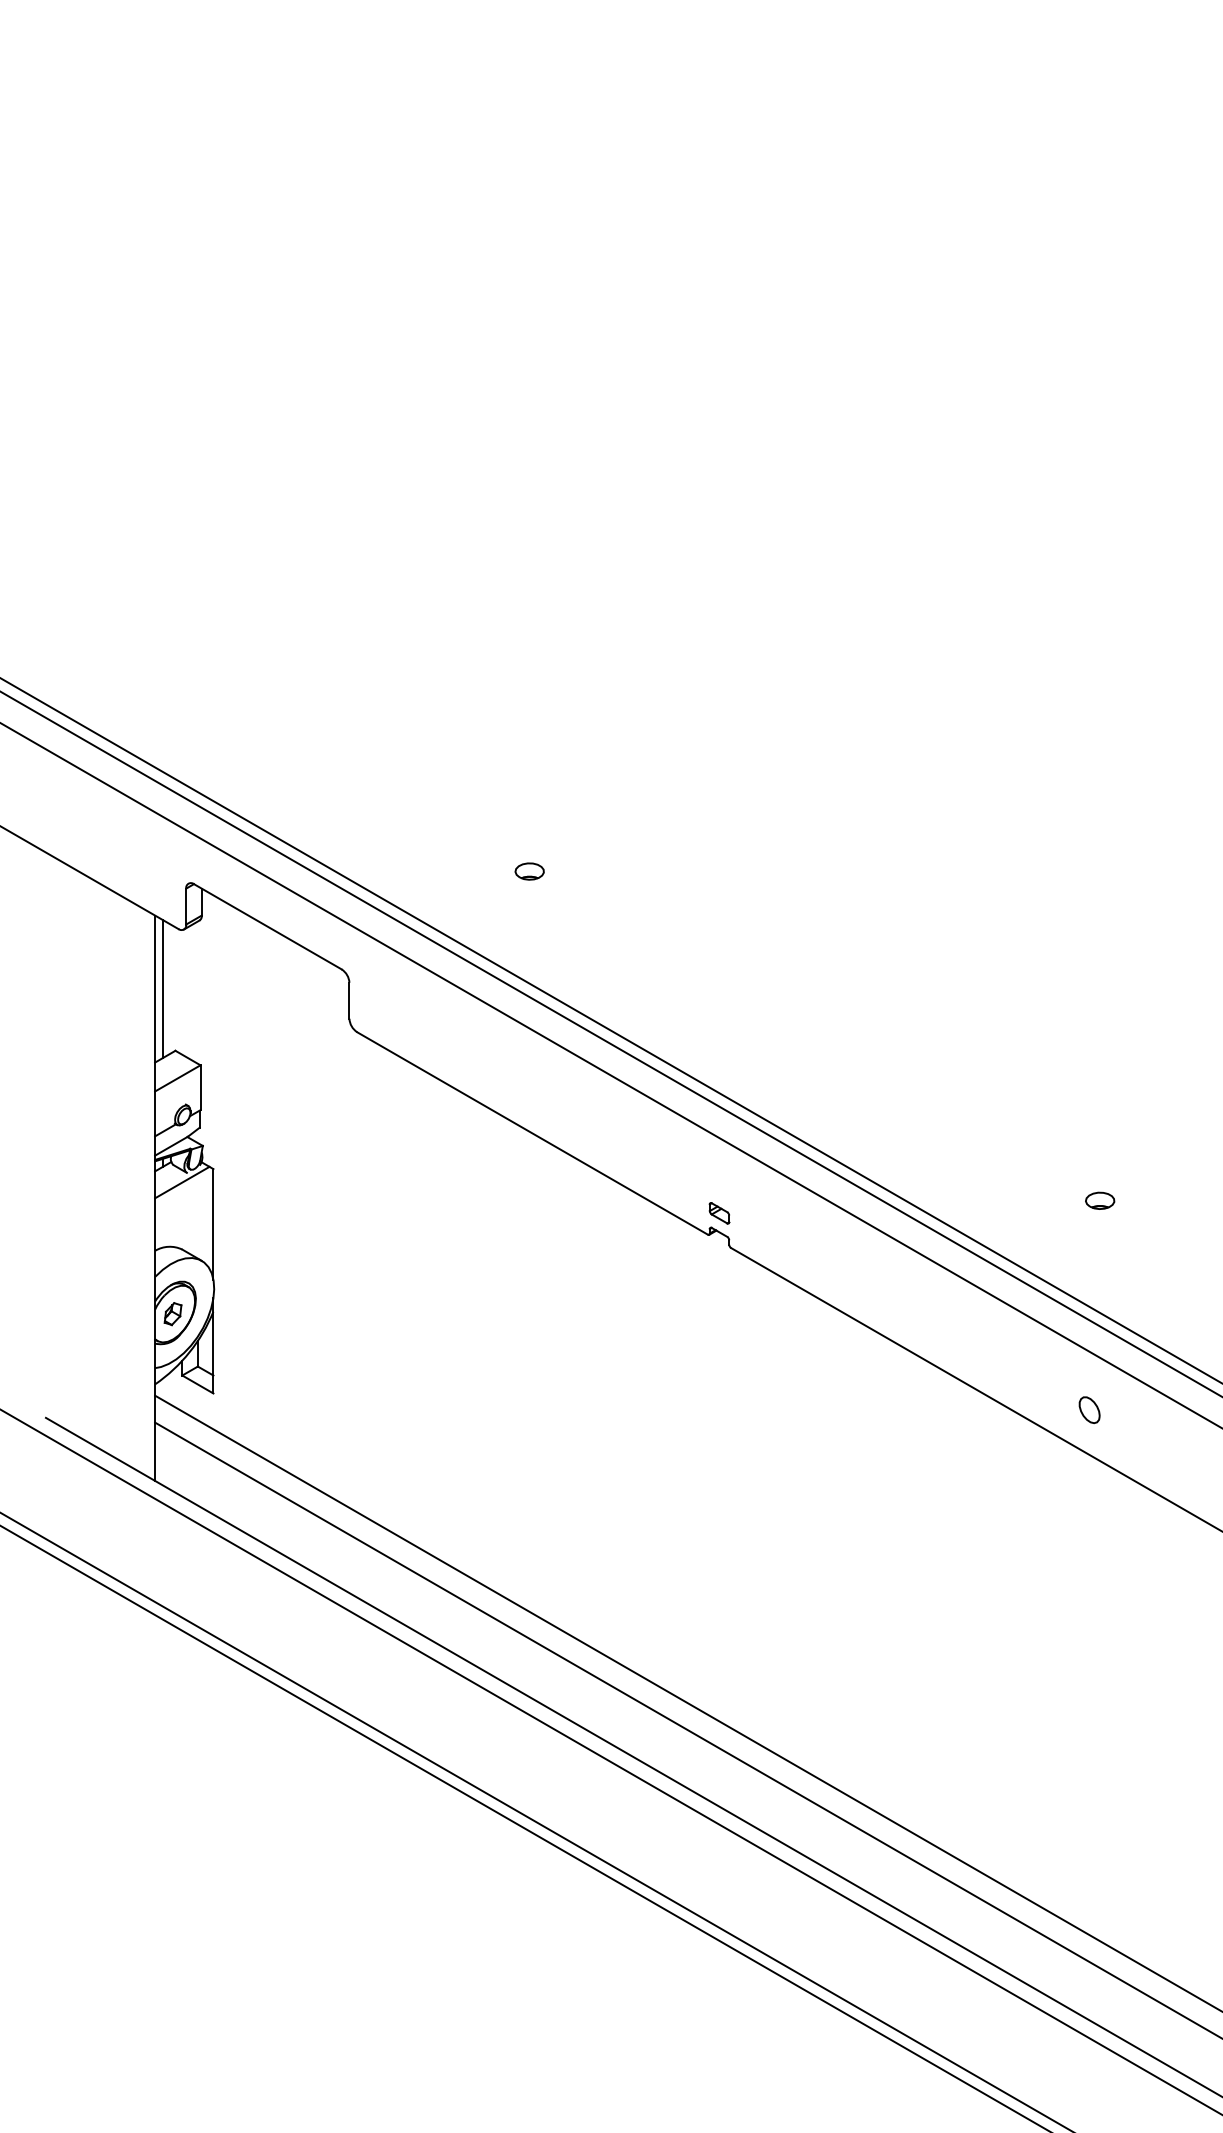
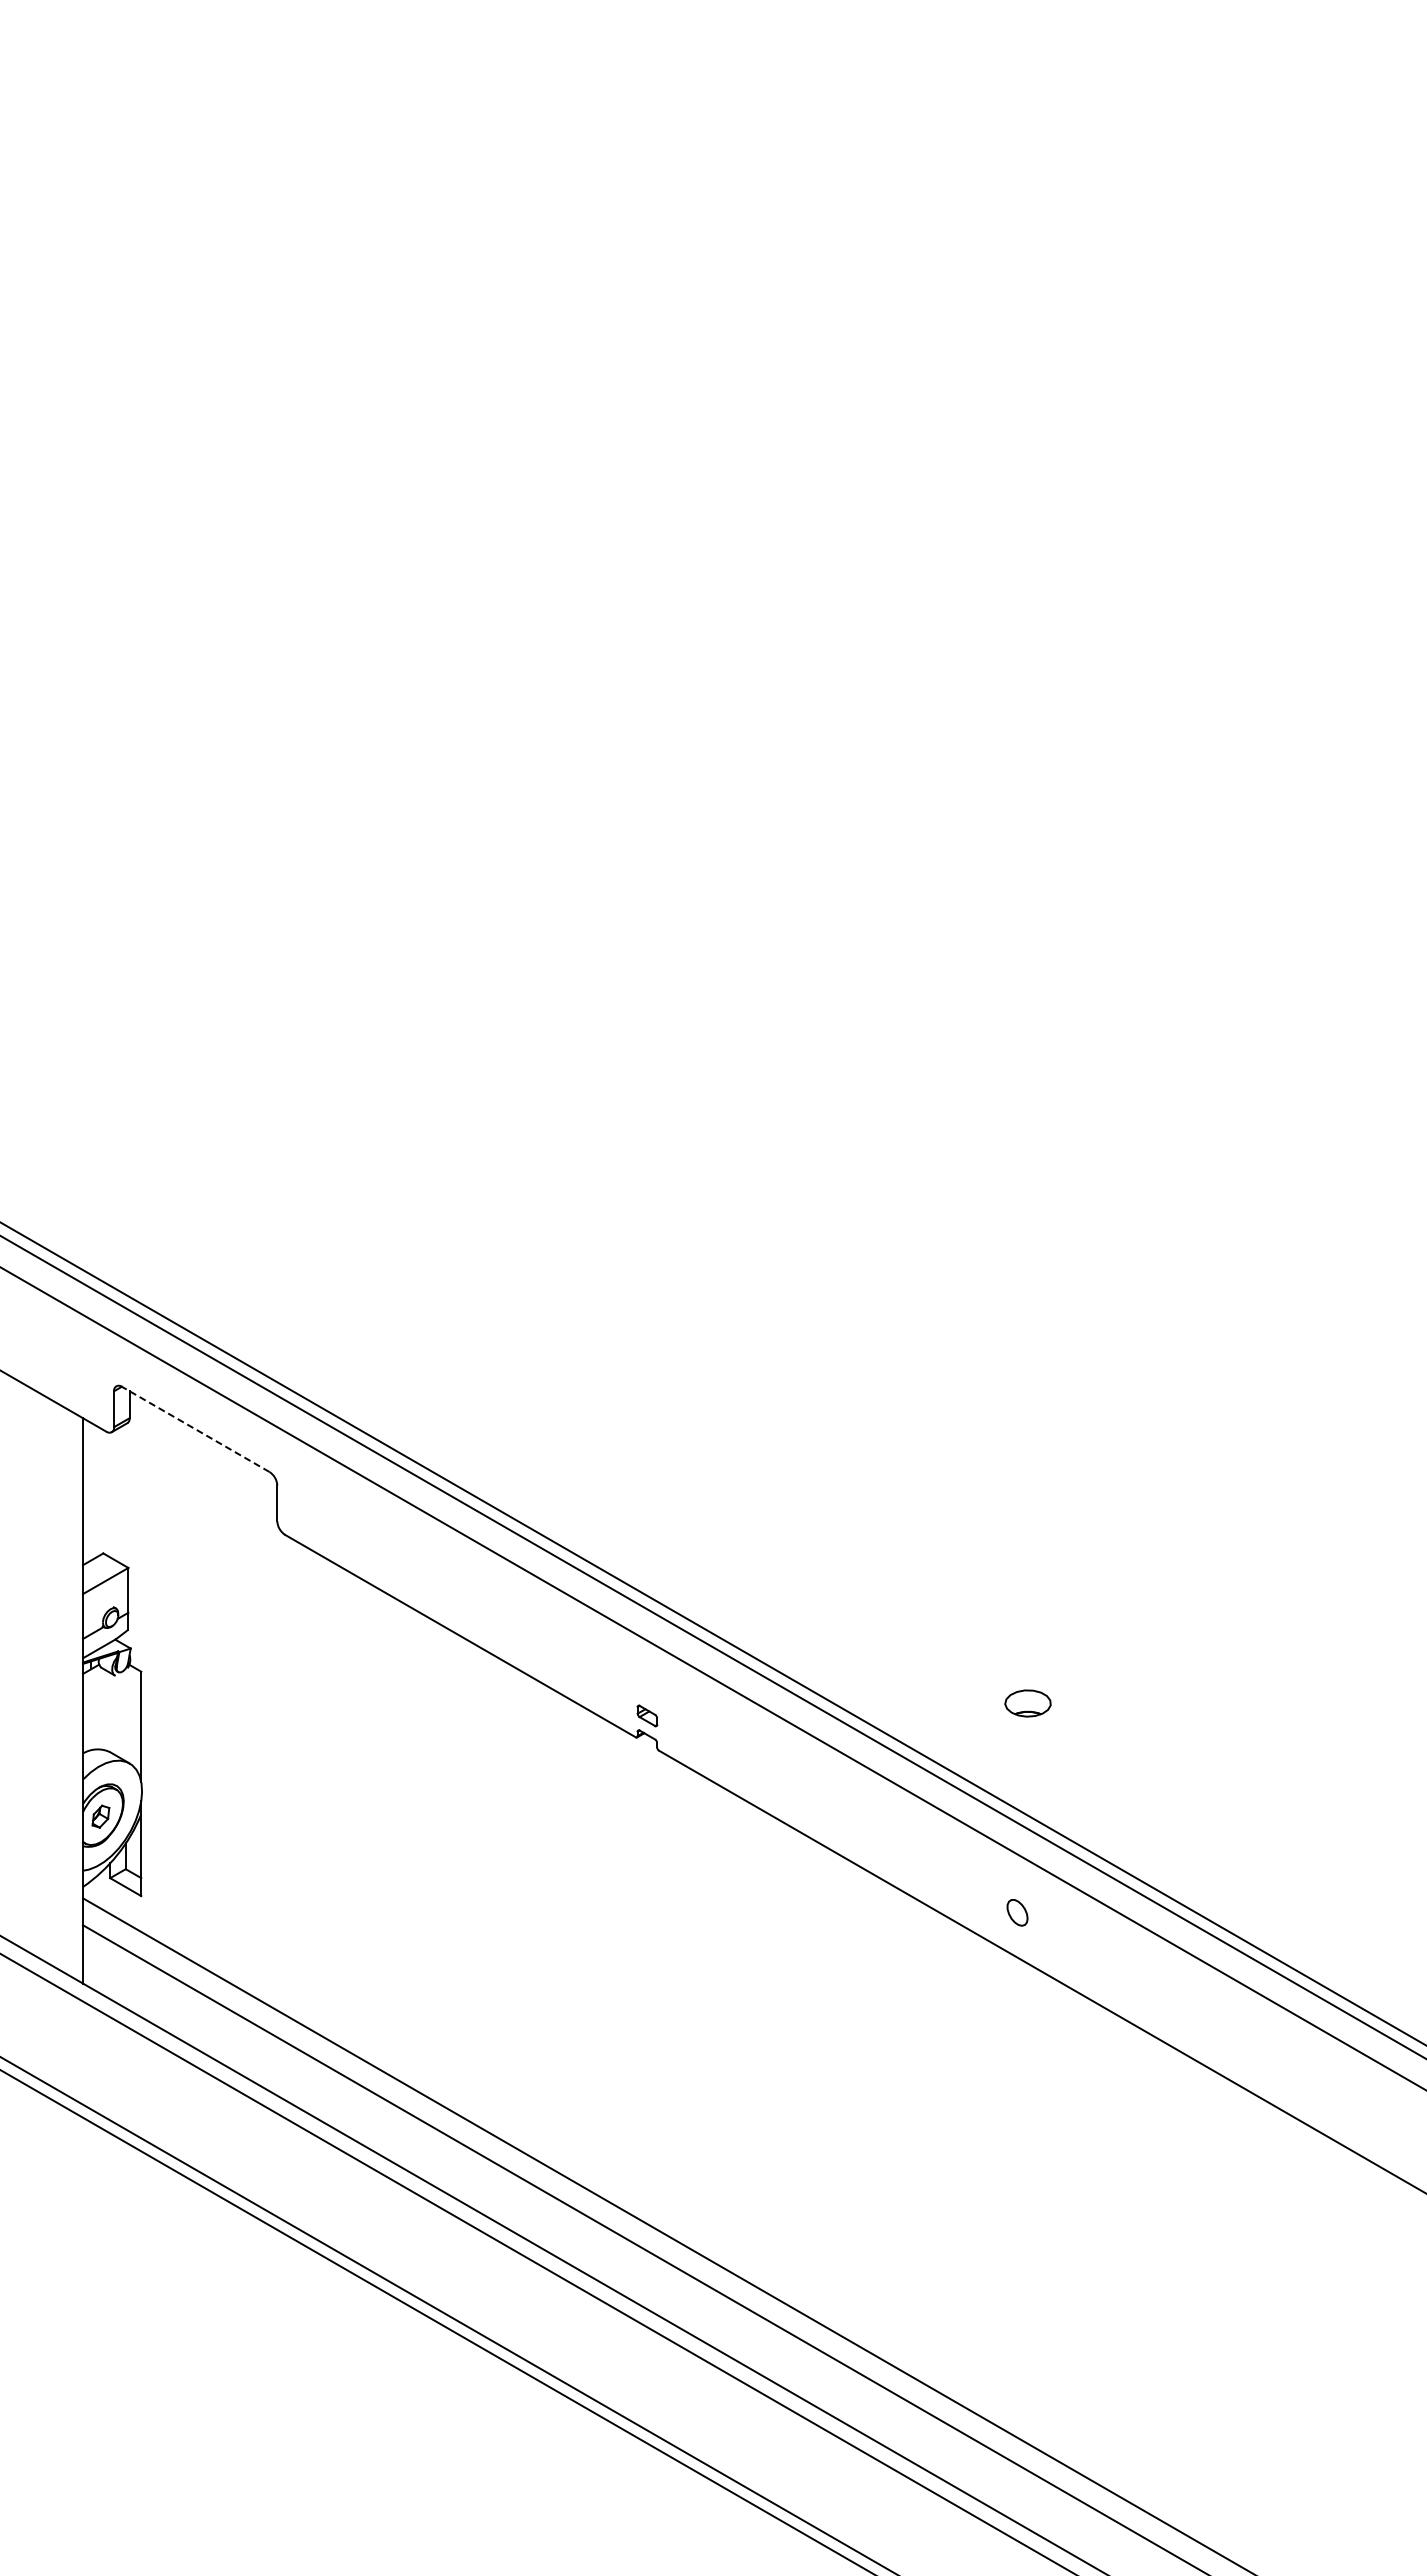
part: (529, 871) -> (457, 1374), removed
line: (267, 926) -> (195, 1429), solid -> dashed
line: (162, 988) -> (90, 1491), removed
line: (182, 1181) -> (110, 1684), removed
part: (1099, 1200) -> (1027, 1703), size x1.6

